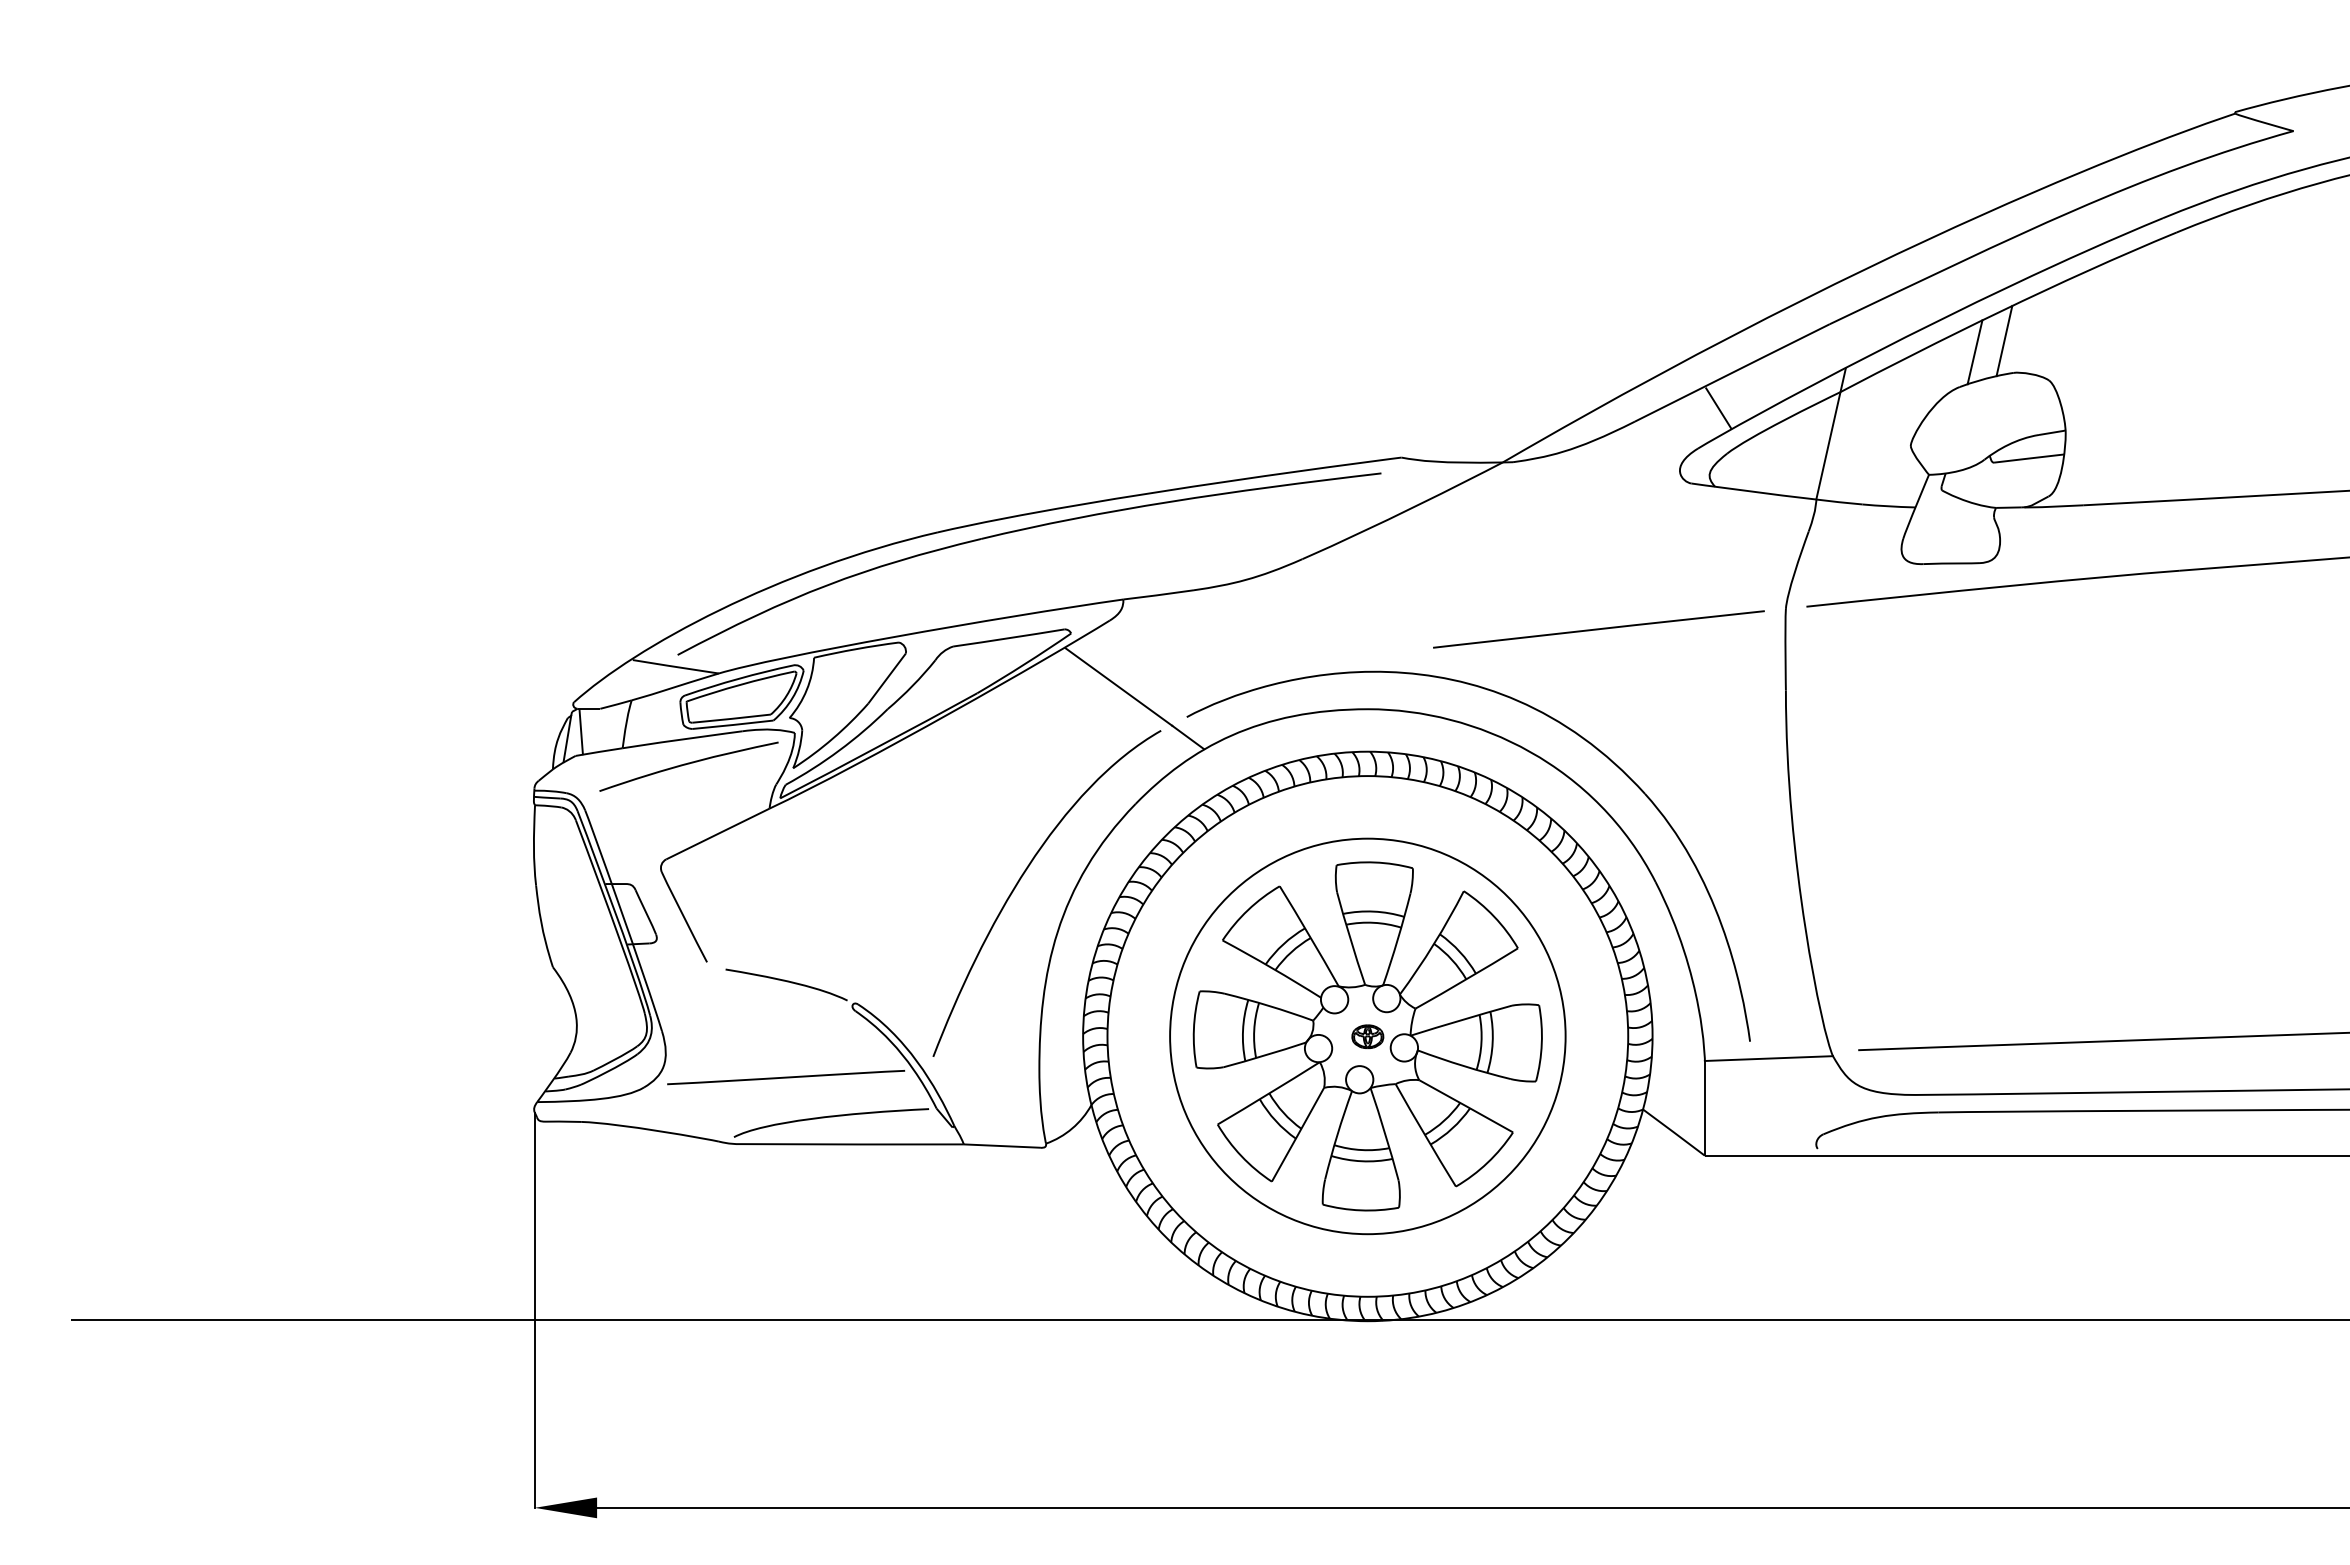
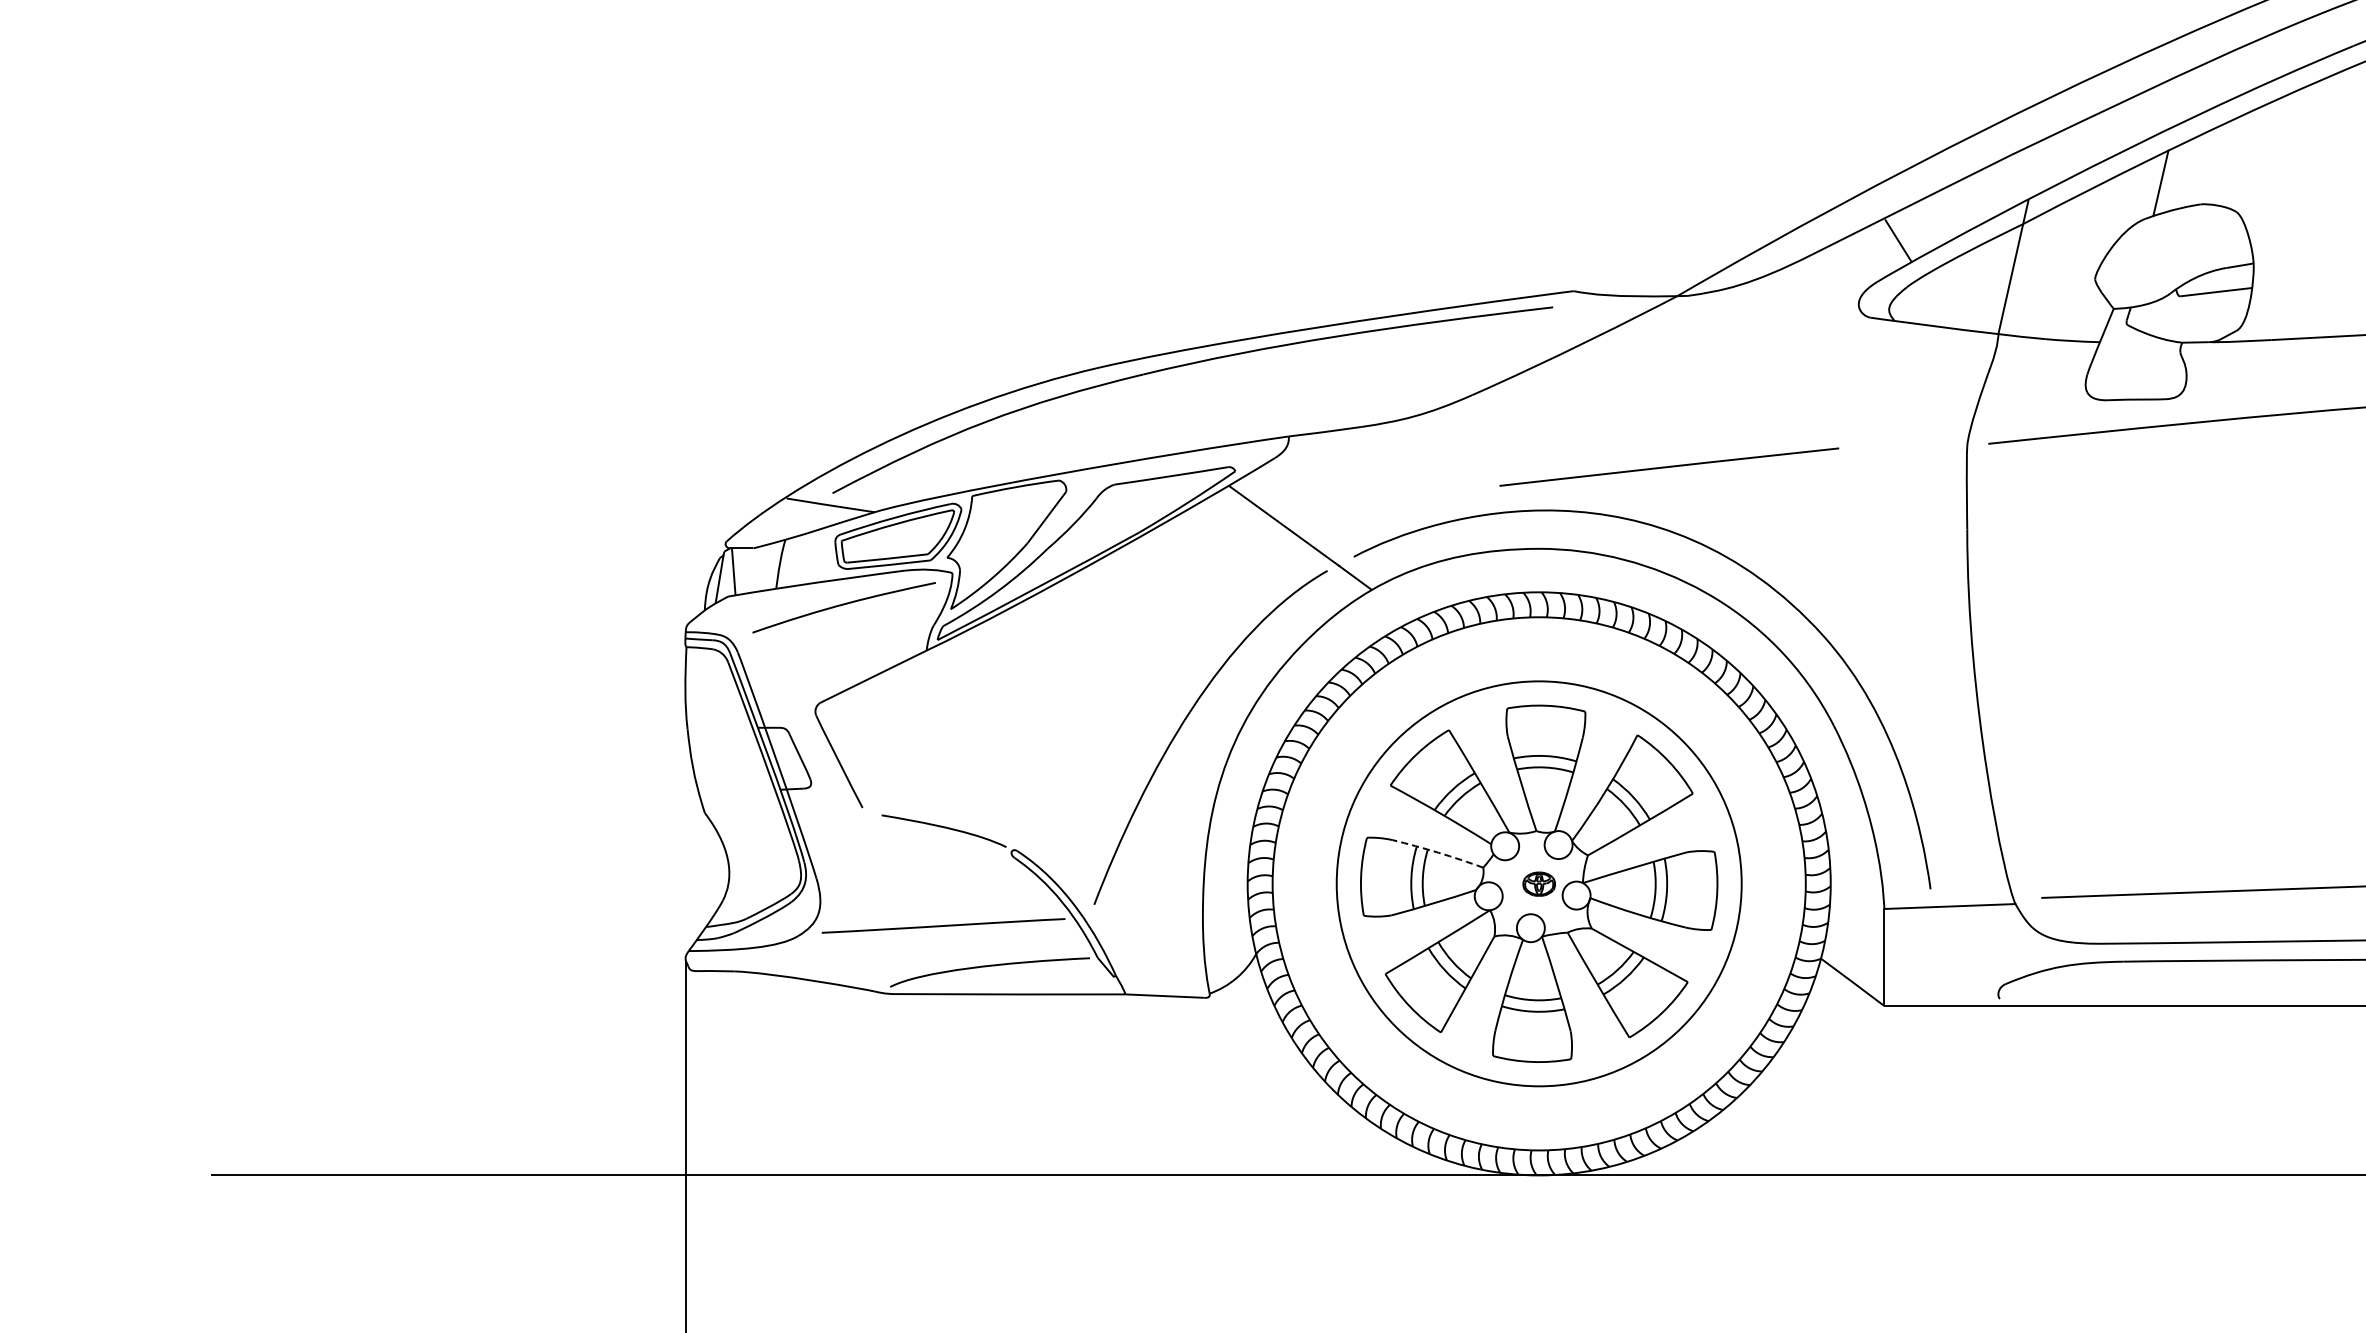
line: (2004, 340) -> (2191, 171), removed
line: (1598, 629) -> (1668, 467), moved
arc: (1269, 1006) -> (1438, 853), solid -> dashed

